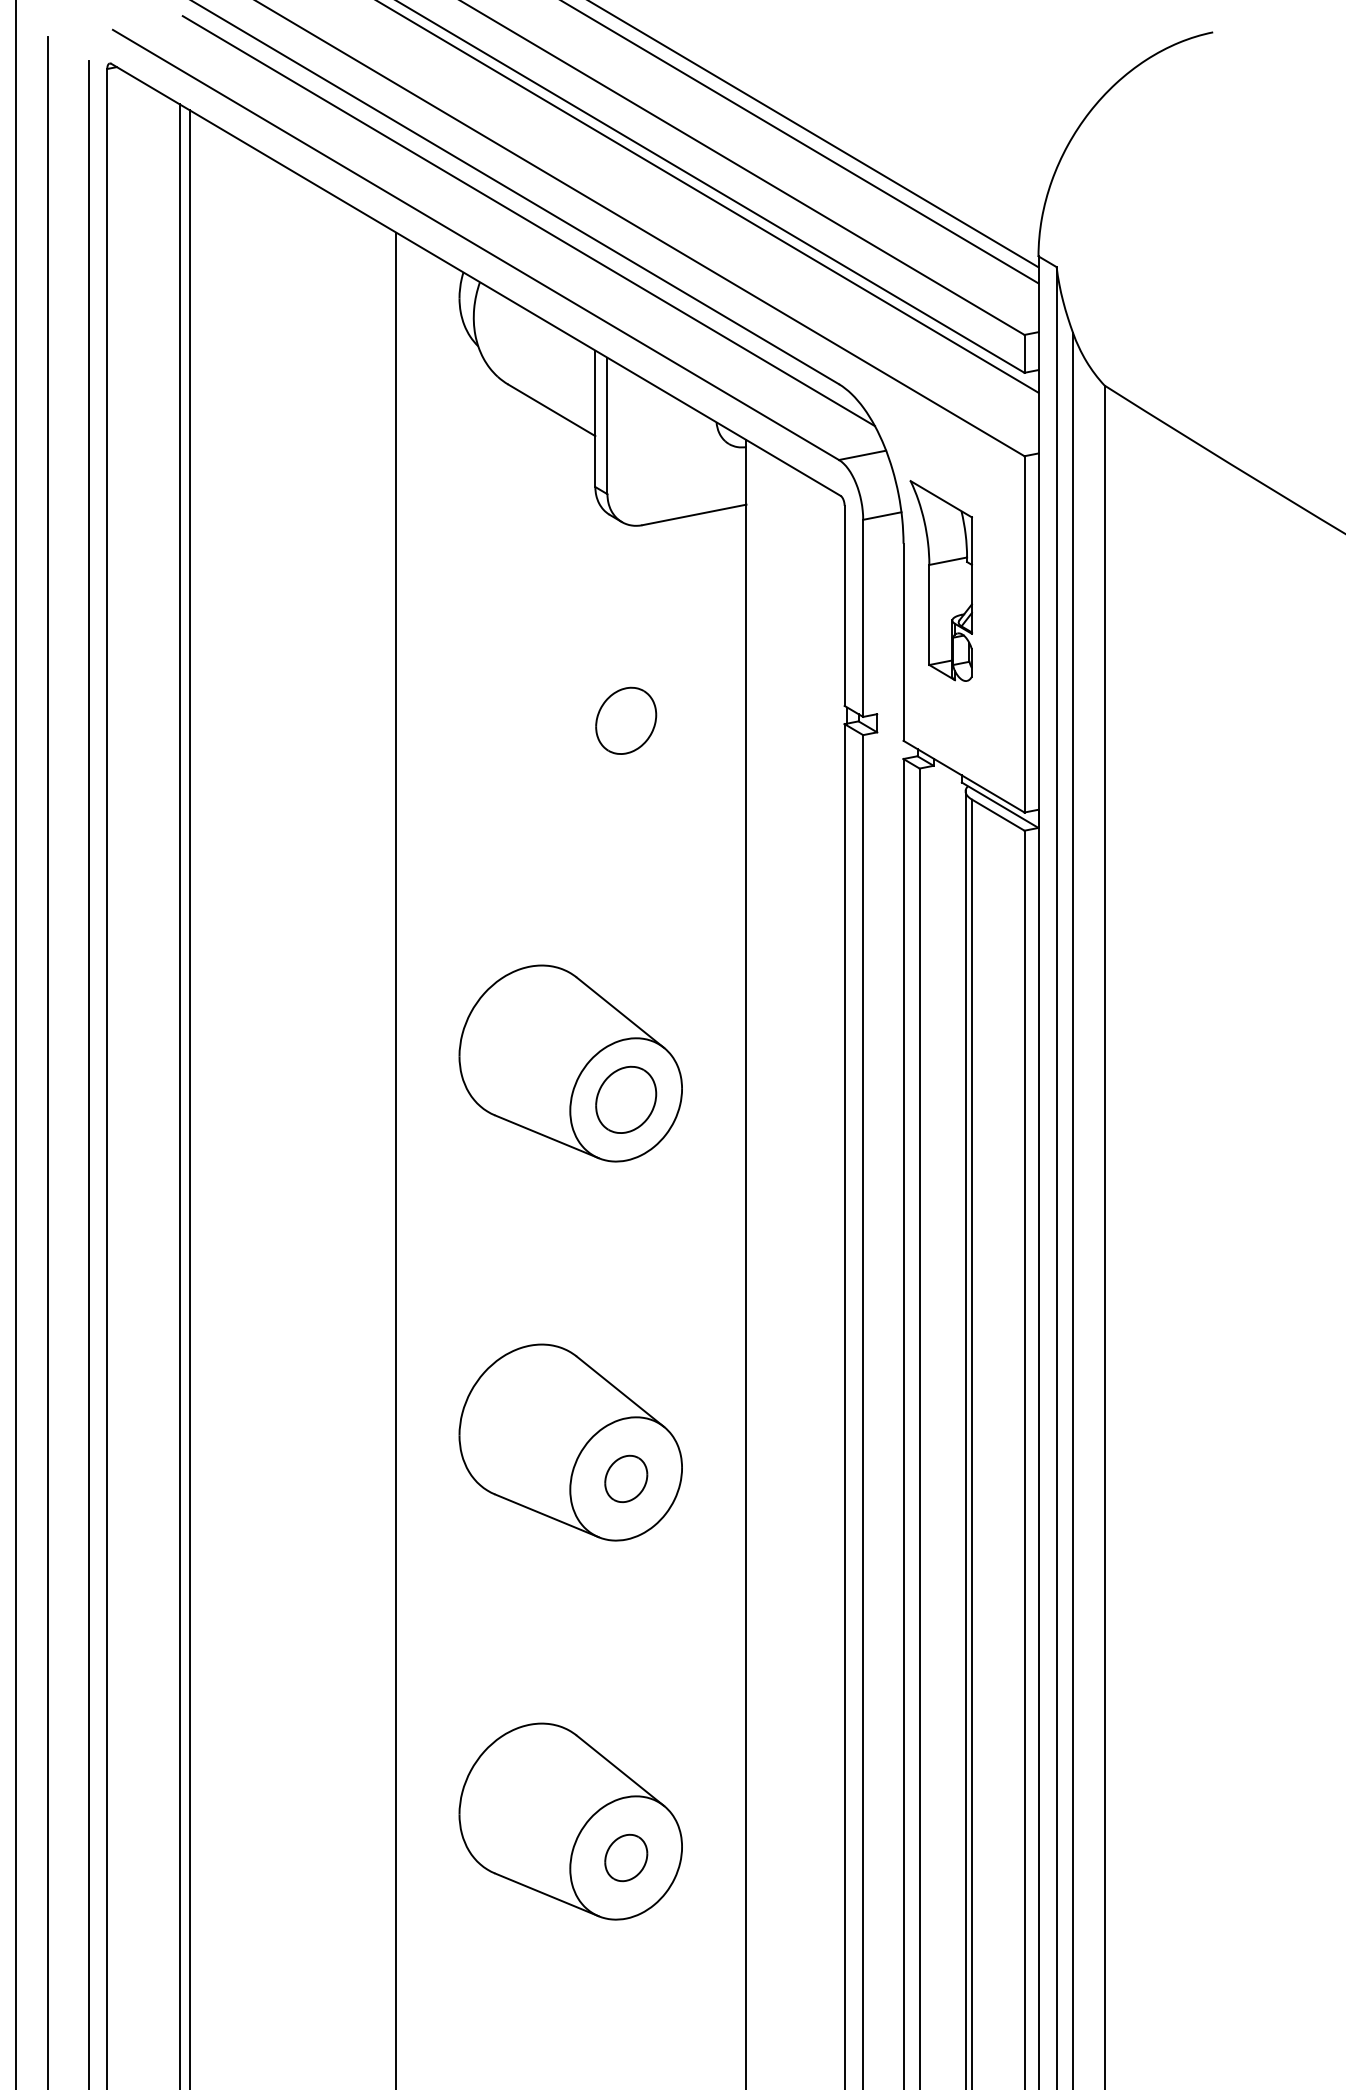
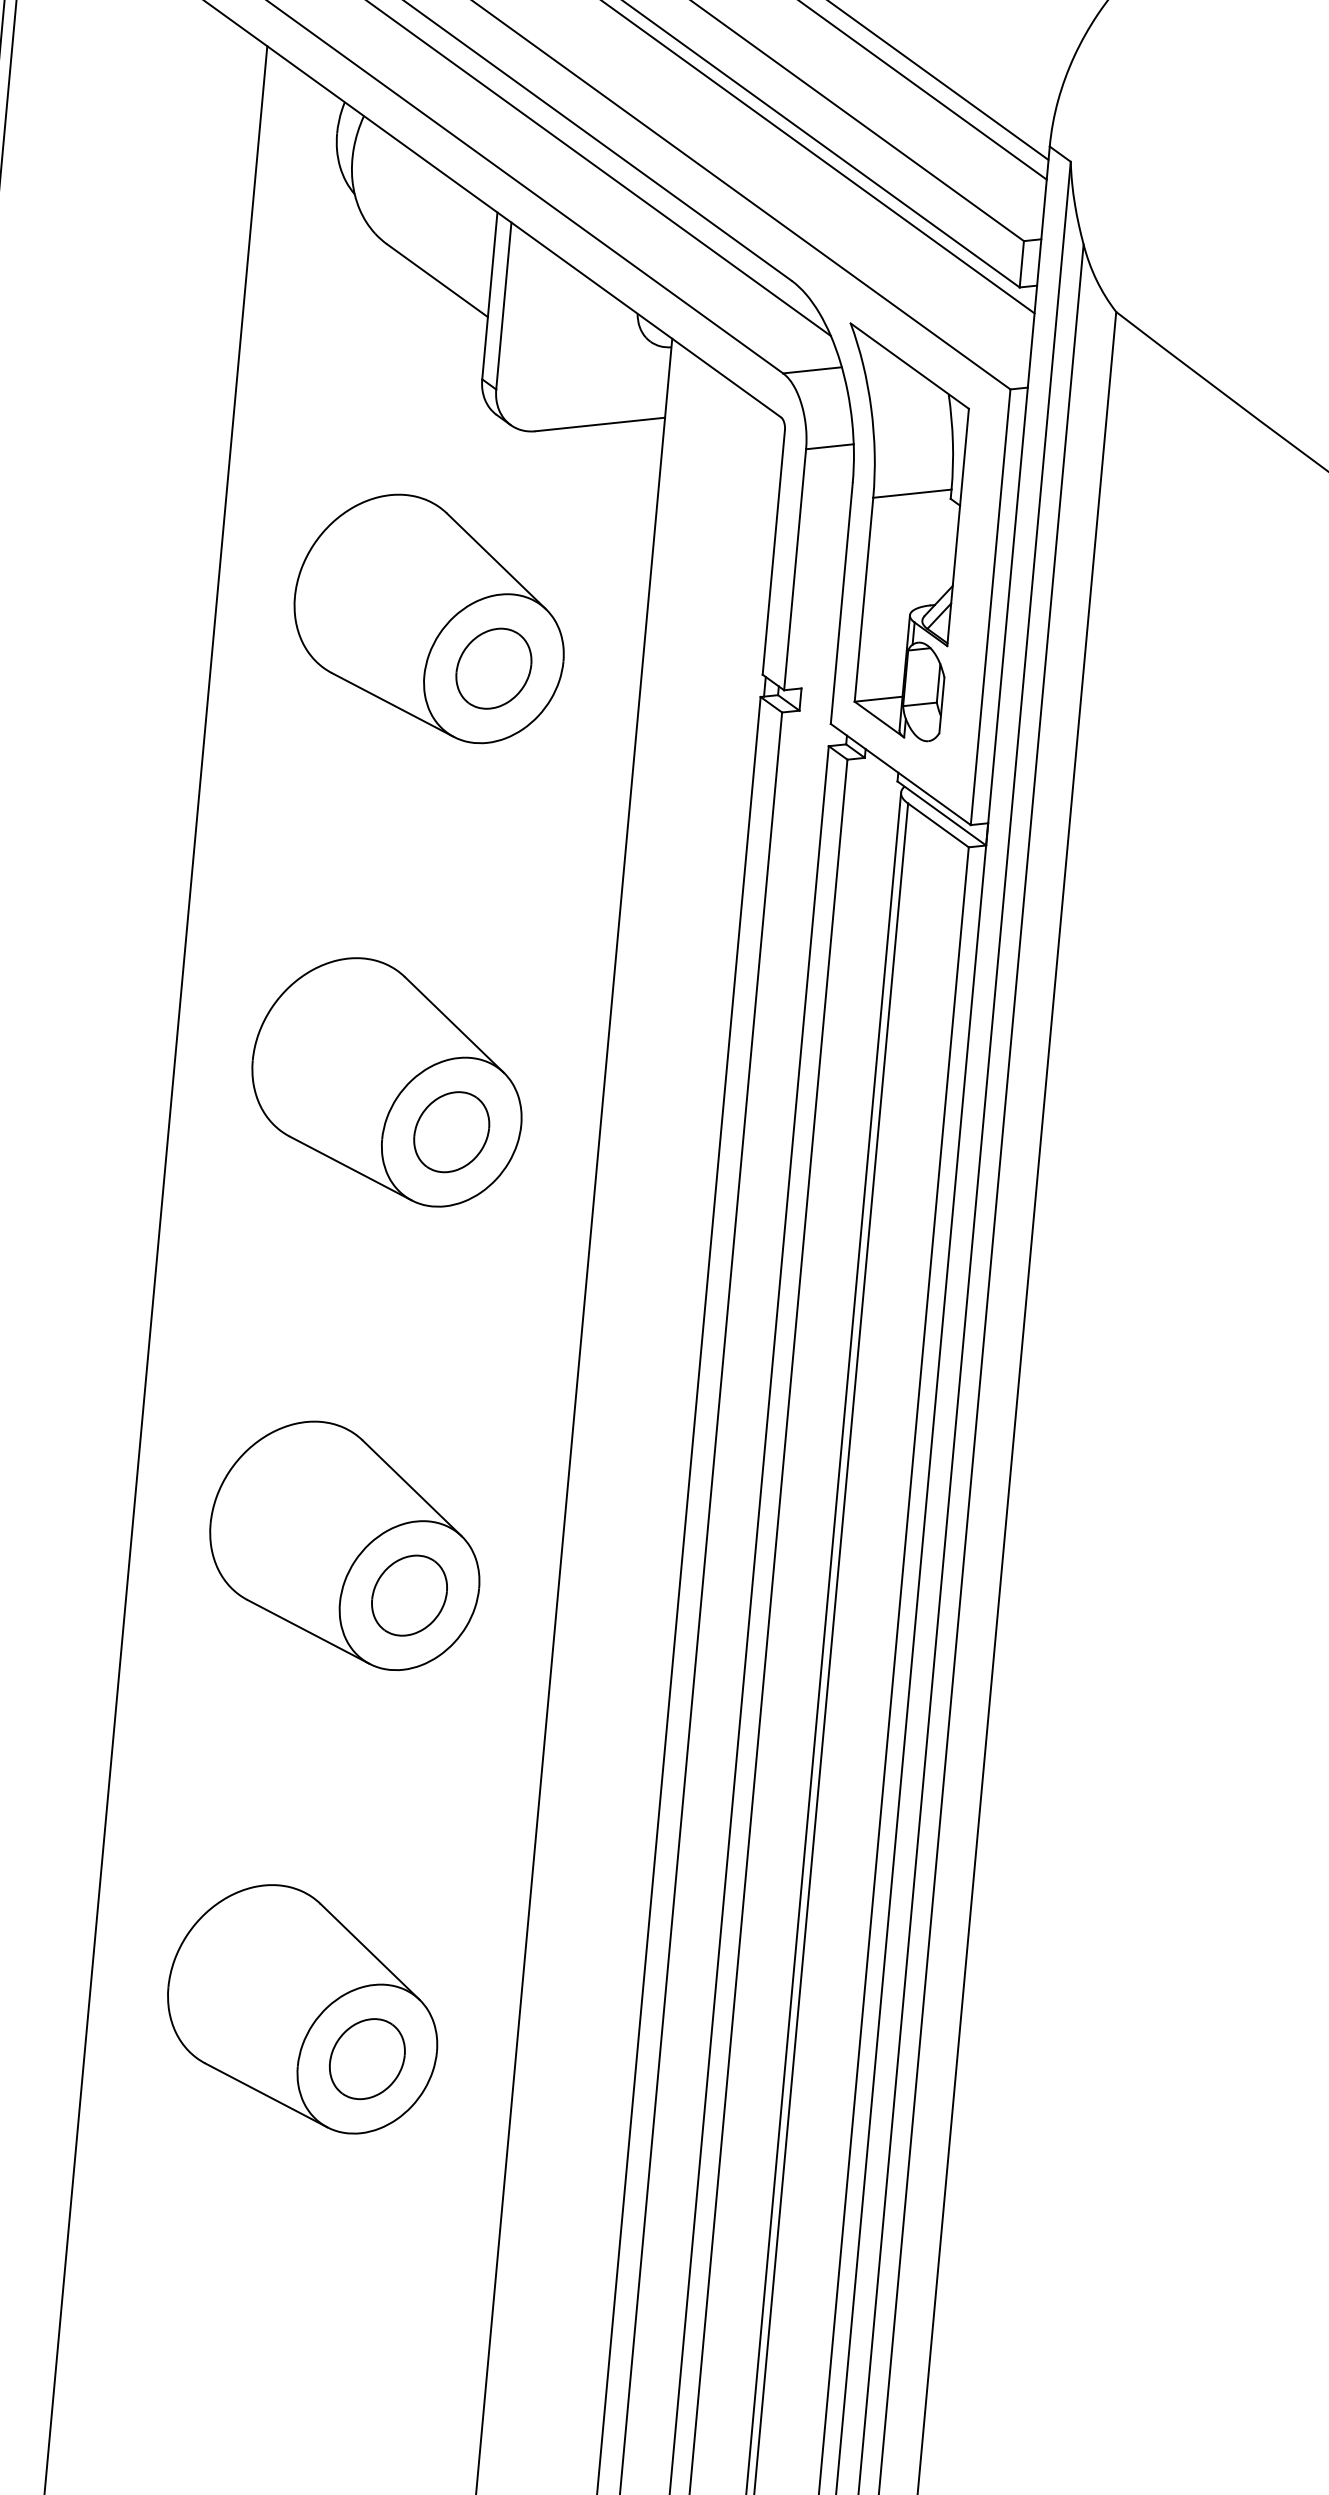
part: (941, 580) -> (895, 532), size x1.67
part: (570, 684) -> (429, 618), added
part: (626, 1478) -> (409, 1595), size x1.43
part: (626, 1857) -> (367, 2058), size x1.43

